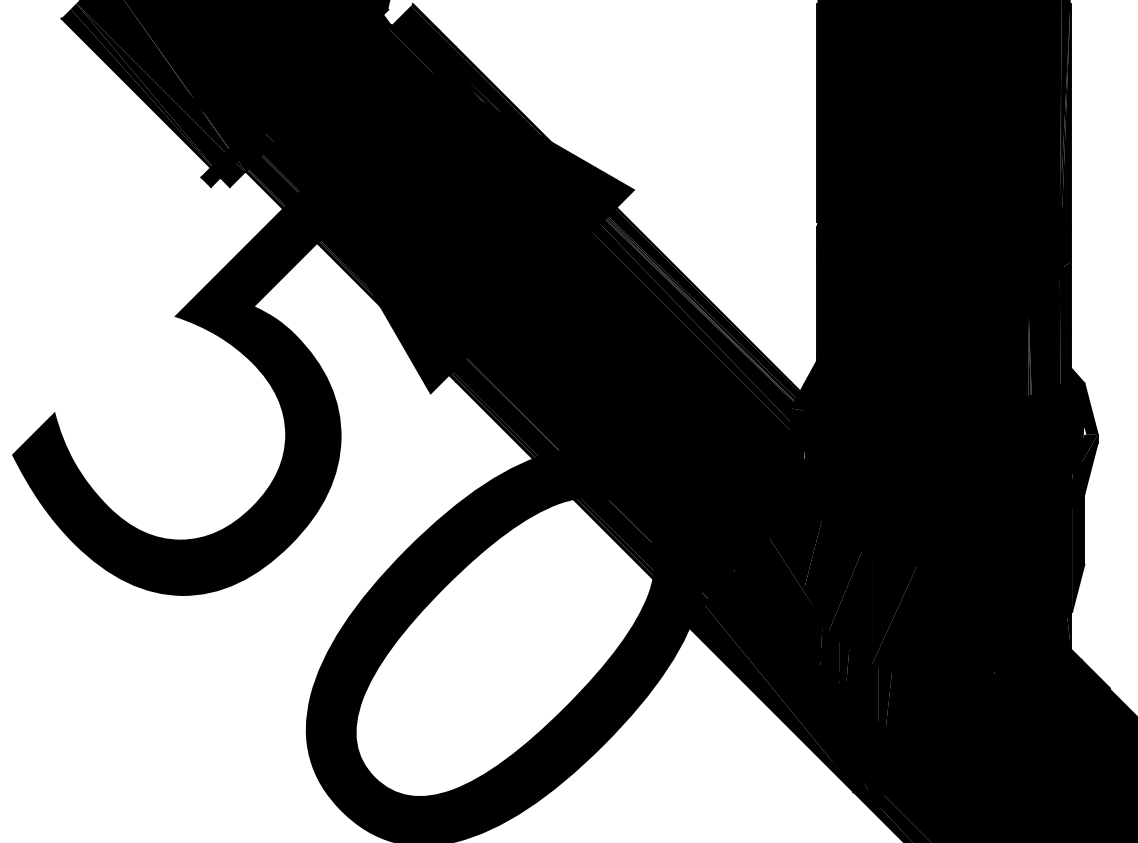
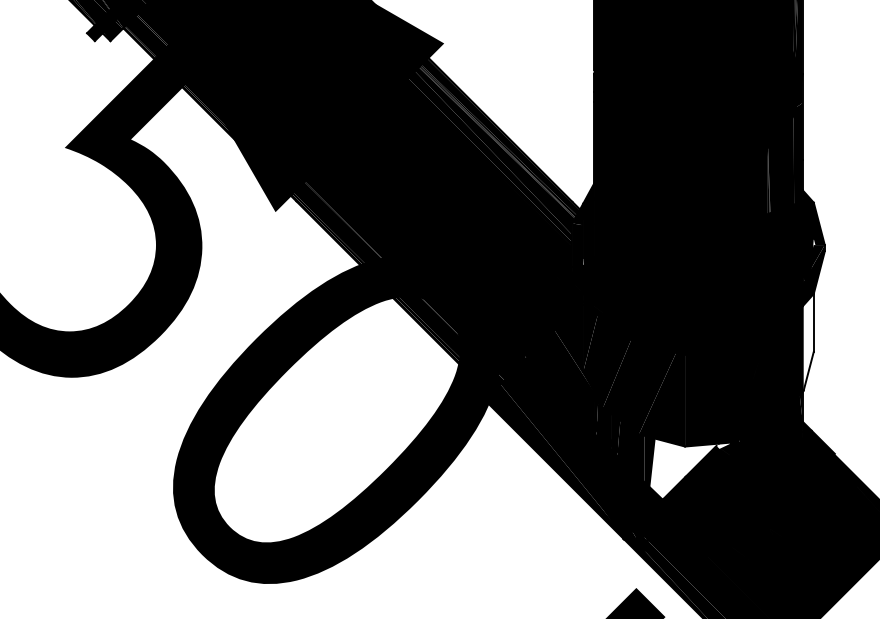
fill: (1078, 552) -> (808, 341), removed
fill: (930, 738) -> (687, 495), removed

